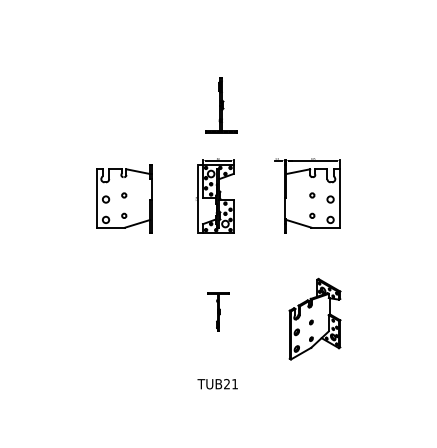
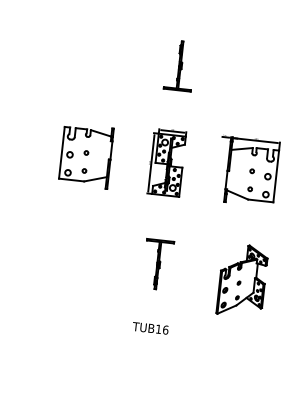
part: (221, 105) -> (180, 66), moved
part: (218, 311) -> (158, 264), size x1.43
text: (231, 384) -> (162, 330), TUB21 -> TUB16

